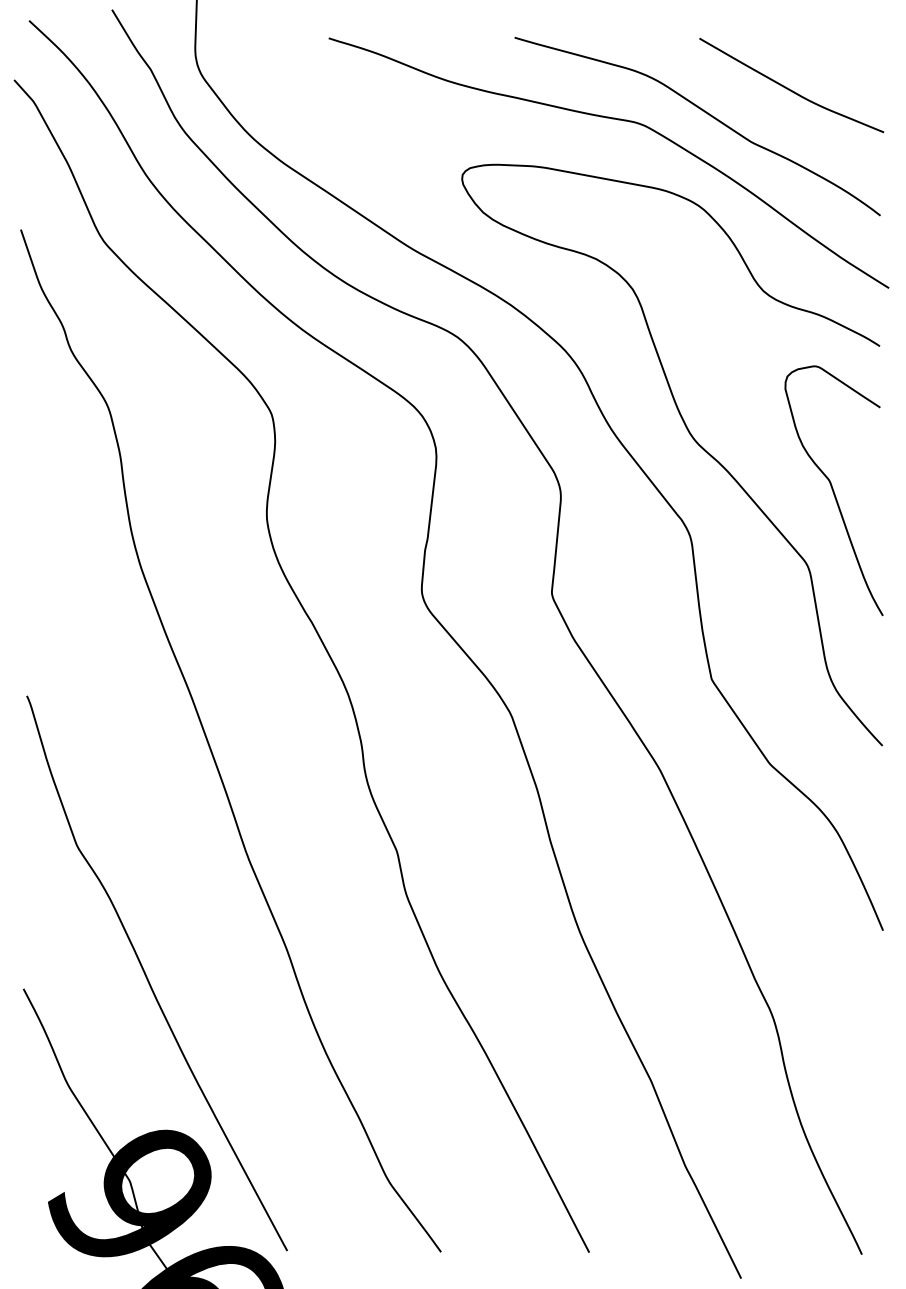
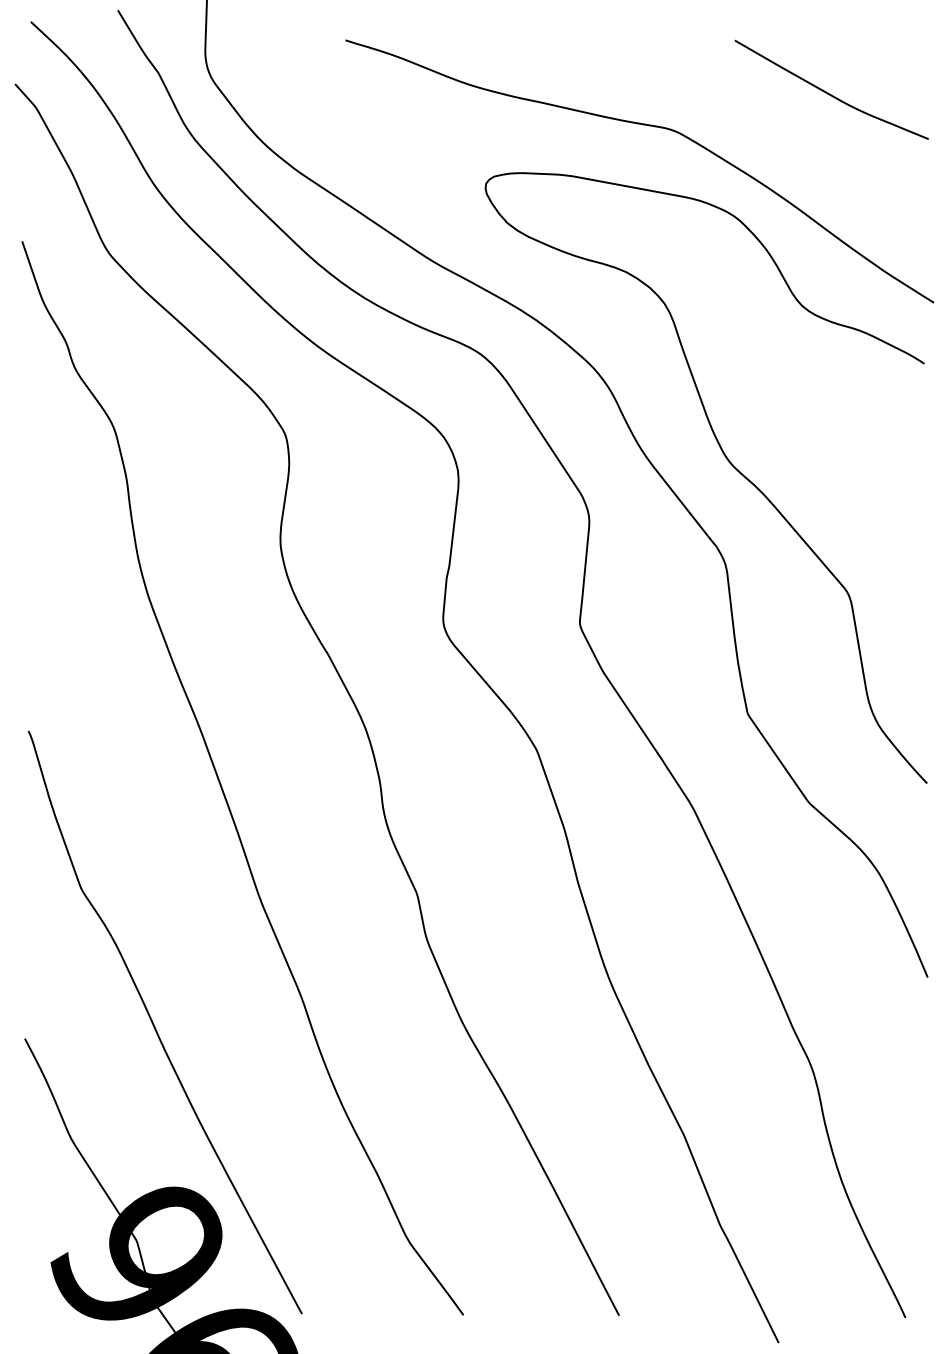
curve: (705, 113) -> (741, 119), removed
curve: (833, 490) -> (875, 515), removed

